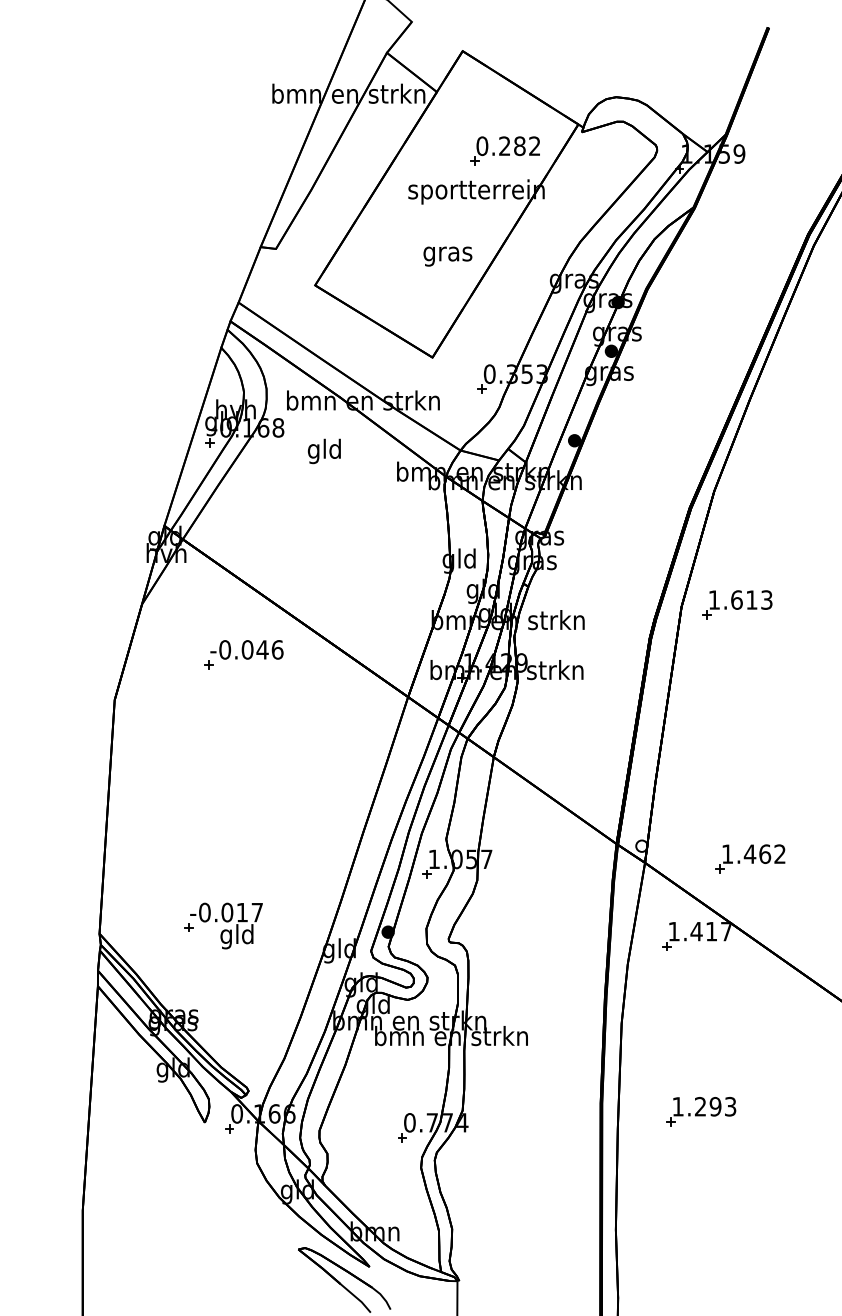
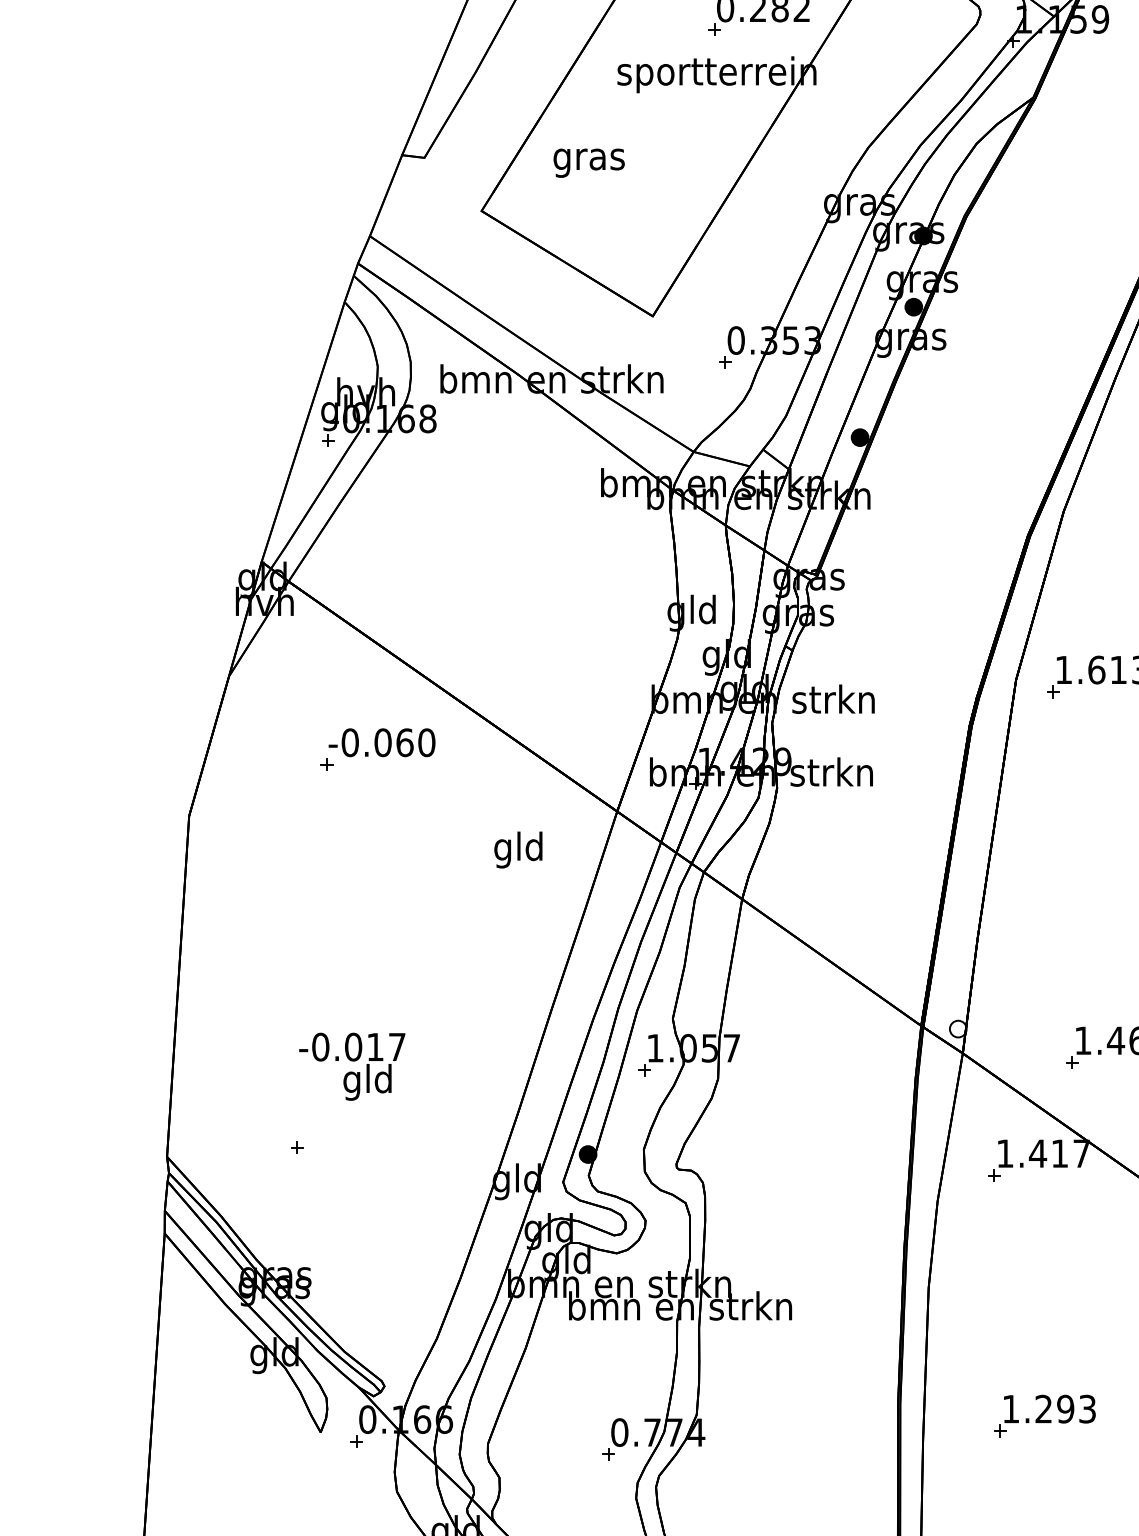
text: (447, 256) -> (588, 163), moved
text: (323, 451) -> (517, 850), moved
text: (269, 649) -> (414, 742), -0.046 -> -0.060
text: (226, 925) -> (352, 1065), moved

